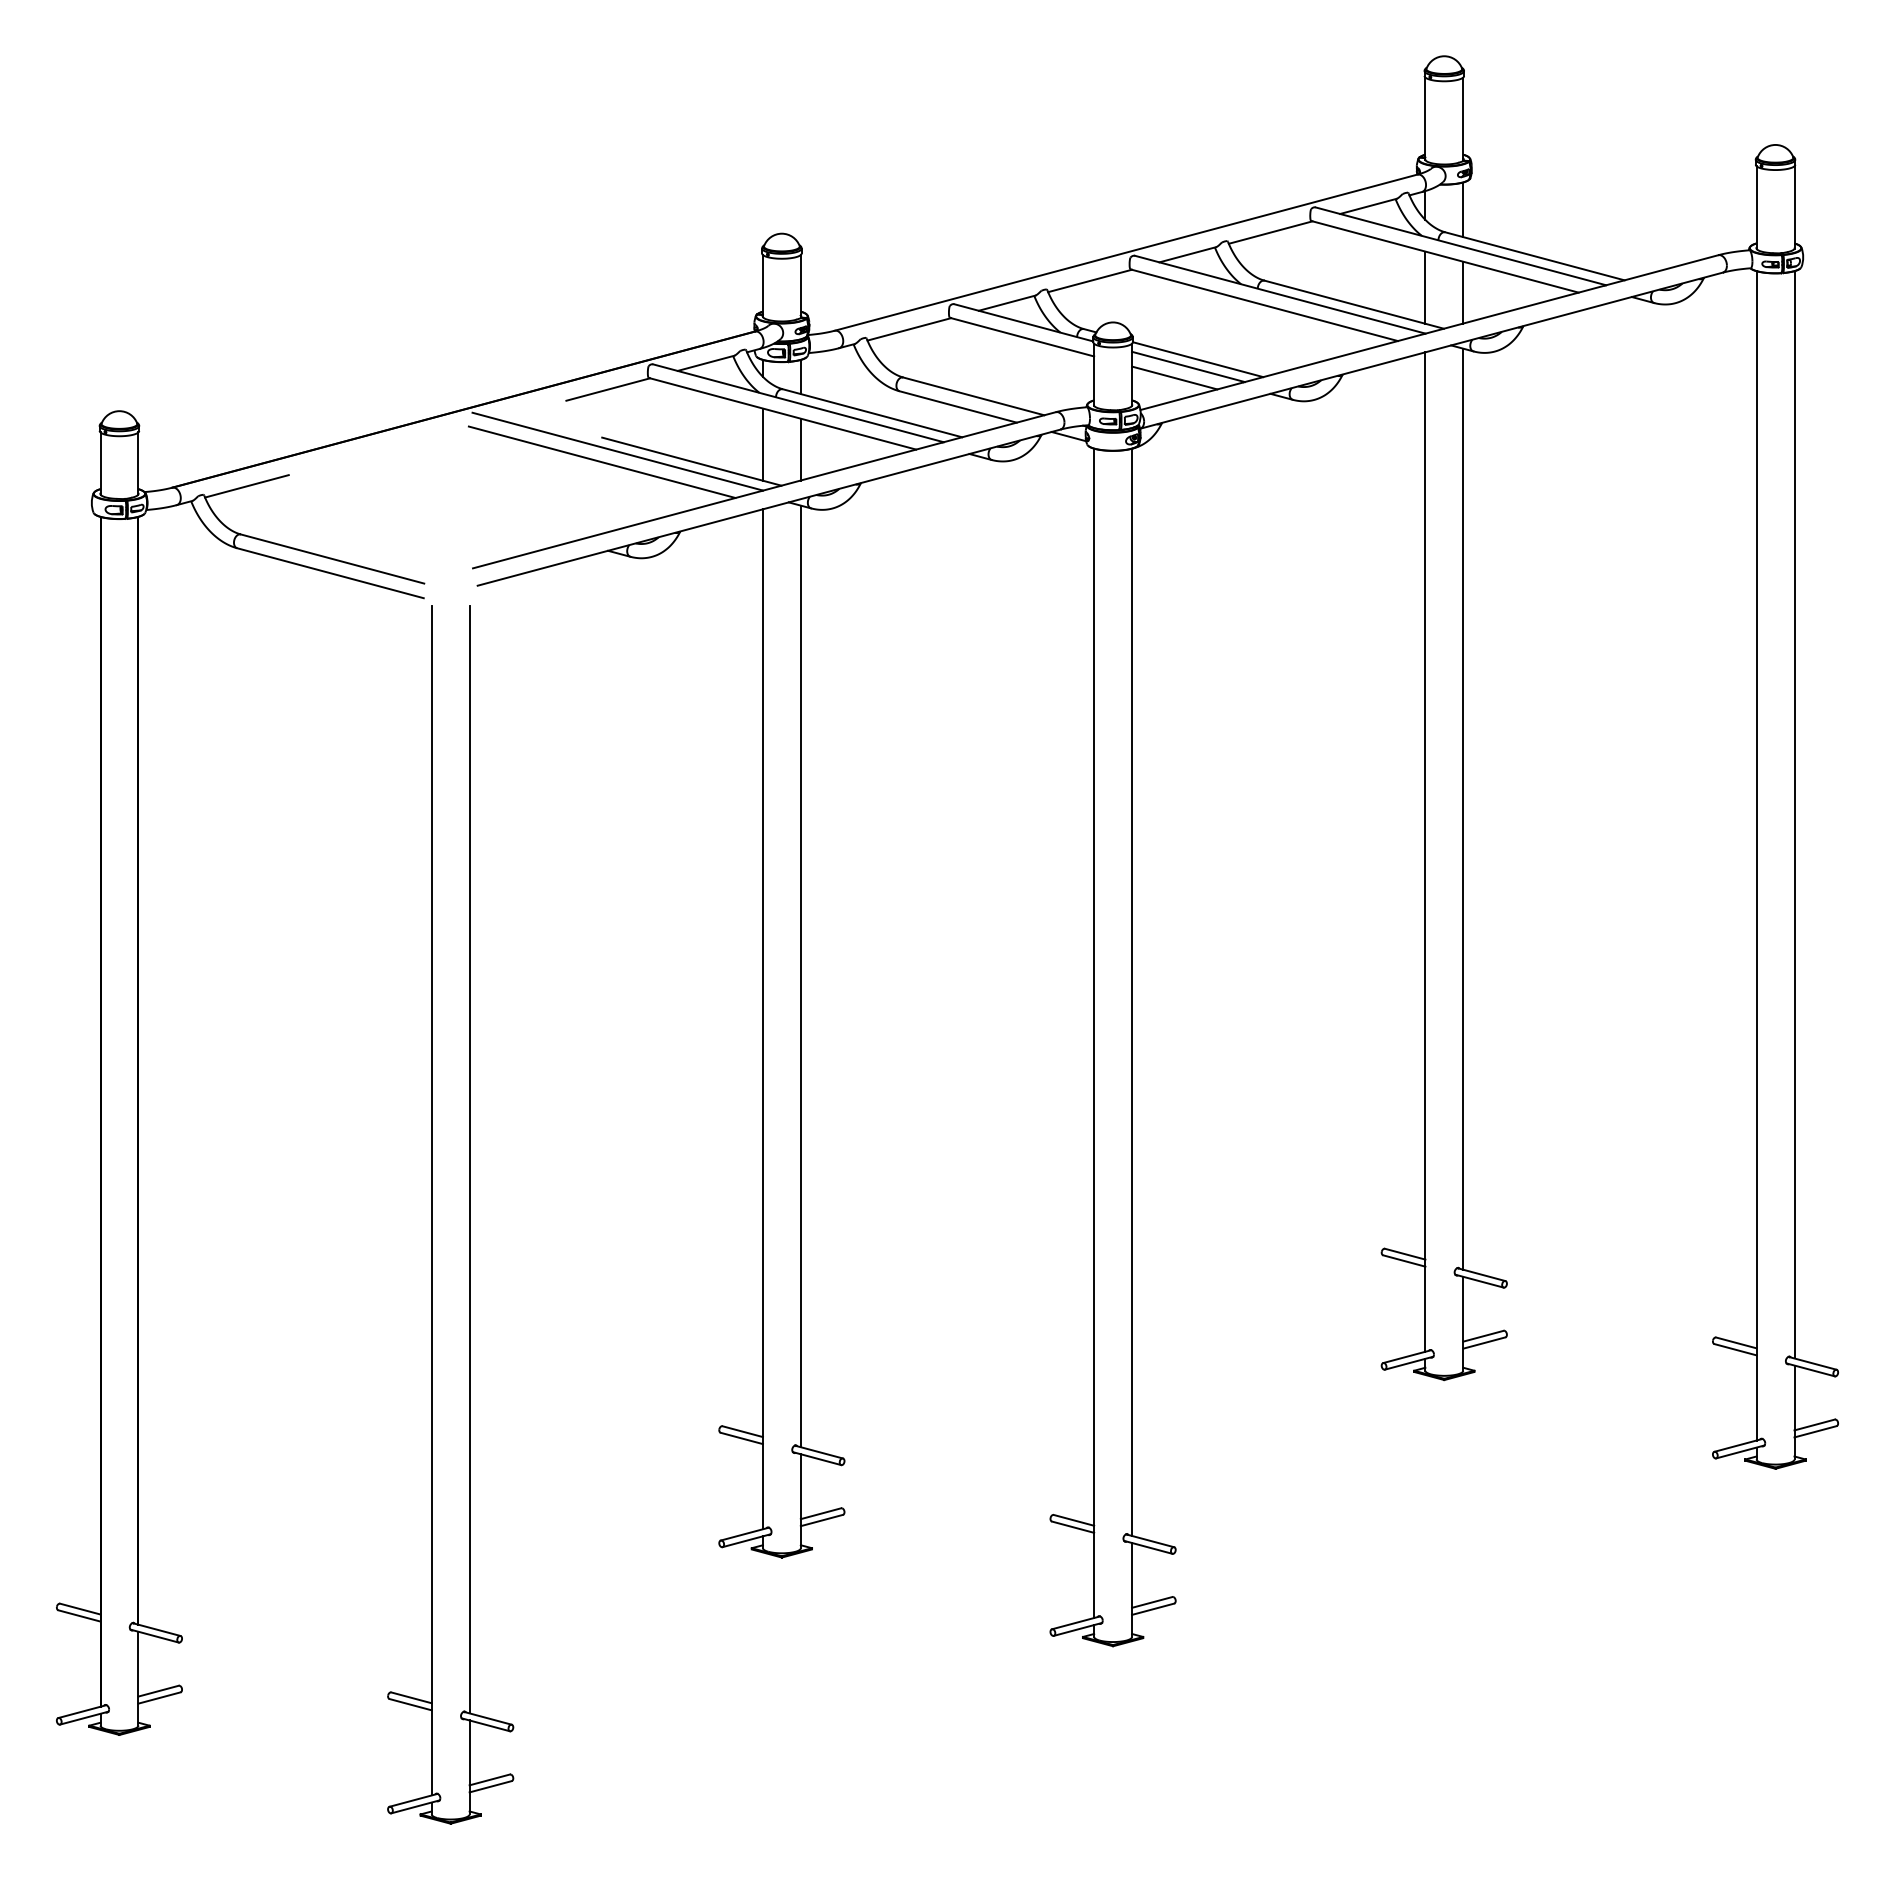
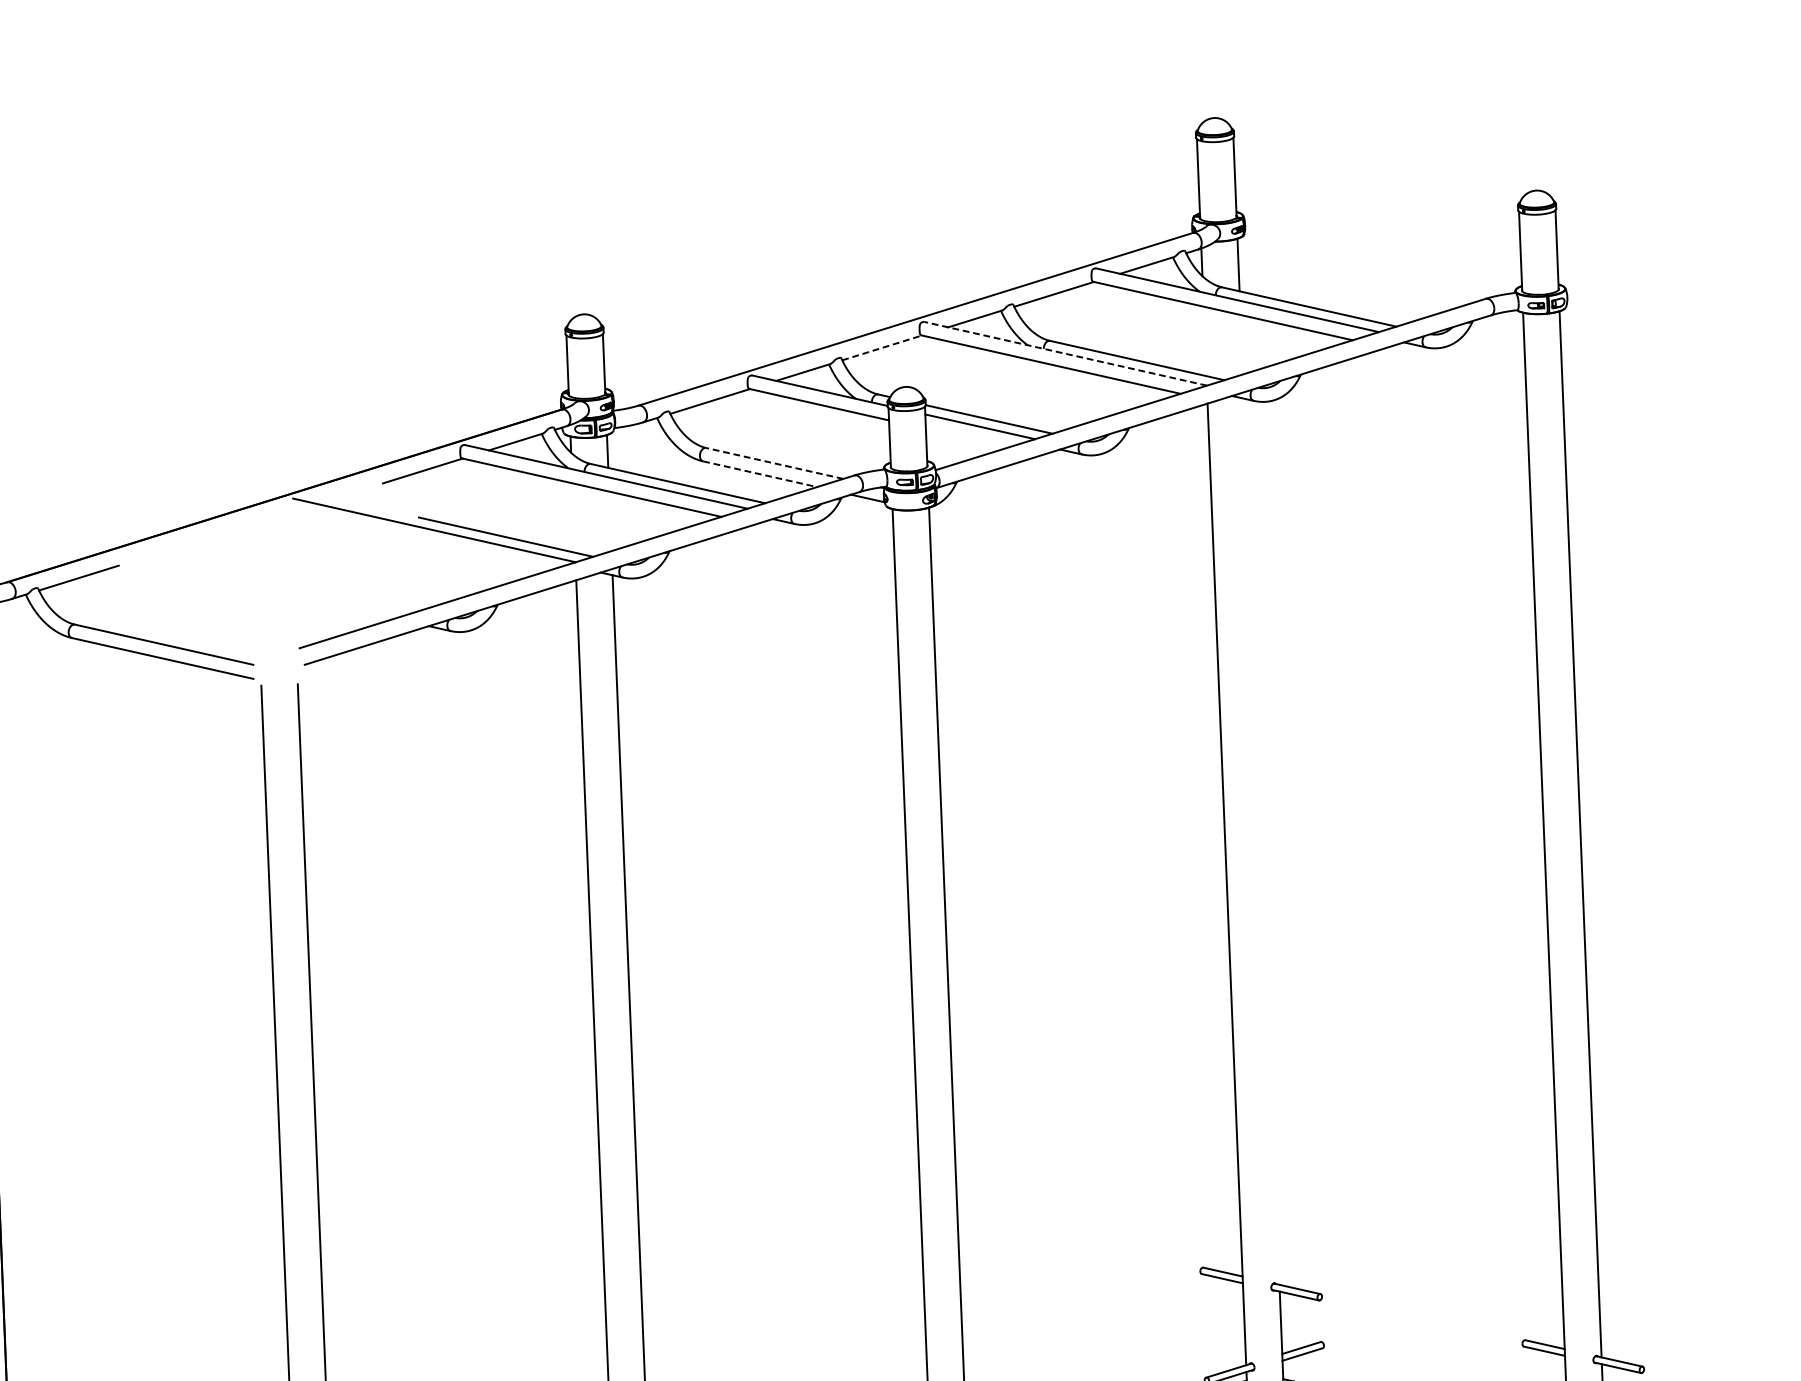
line: (1090, 280) -> (882, 347), solid -> dashed
line: (1425, 287) -> (1205, 341), removed
line: (1463, 292) -> (1241, 344), removed
line: (1279, 294) -> (1064, 353), solid -> dashed
line: (1174, 377) -> (967, 437), removed
line: (973, 396) -> (774, 463), solid -> dashed
line: (958, 406) -> (760, 473), solid -> dashed
line: (762, 444) -> (573, 517), removed
line: (800, 449) -> (610, 521), removed
line: (601, 462) -> (419, 541), removed
line: (1463, 808) -> (1261, 841), removed

